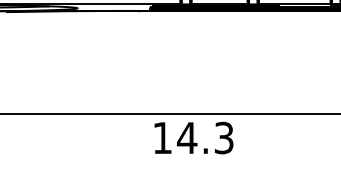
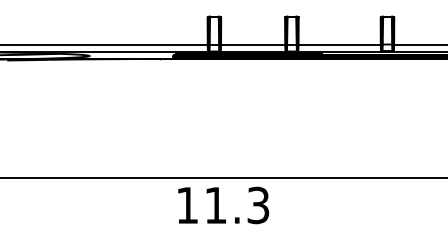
text: (186, 138) -> (215, 205), 14.3 -> 11.3

